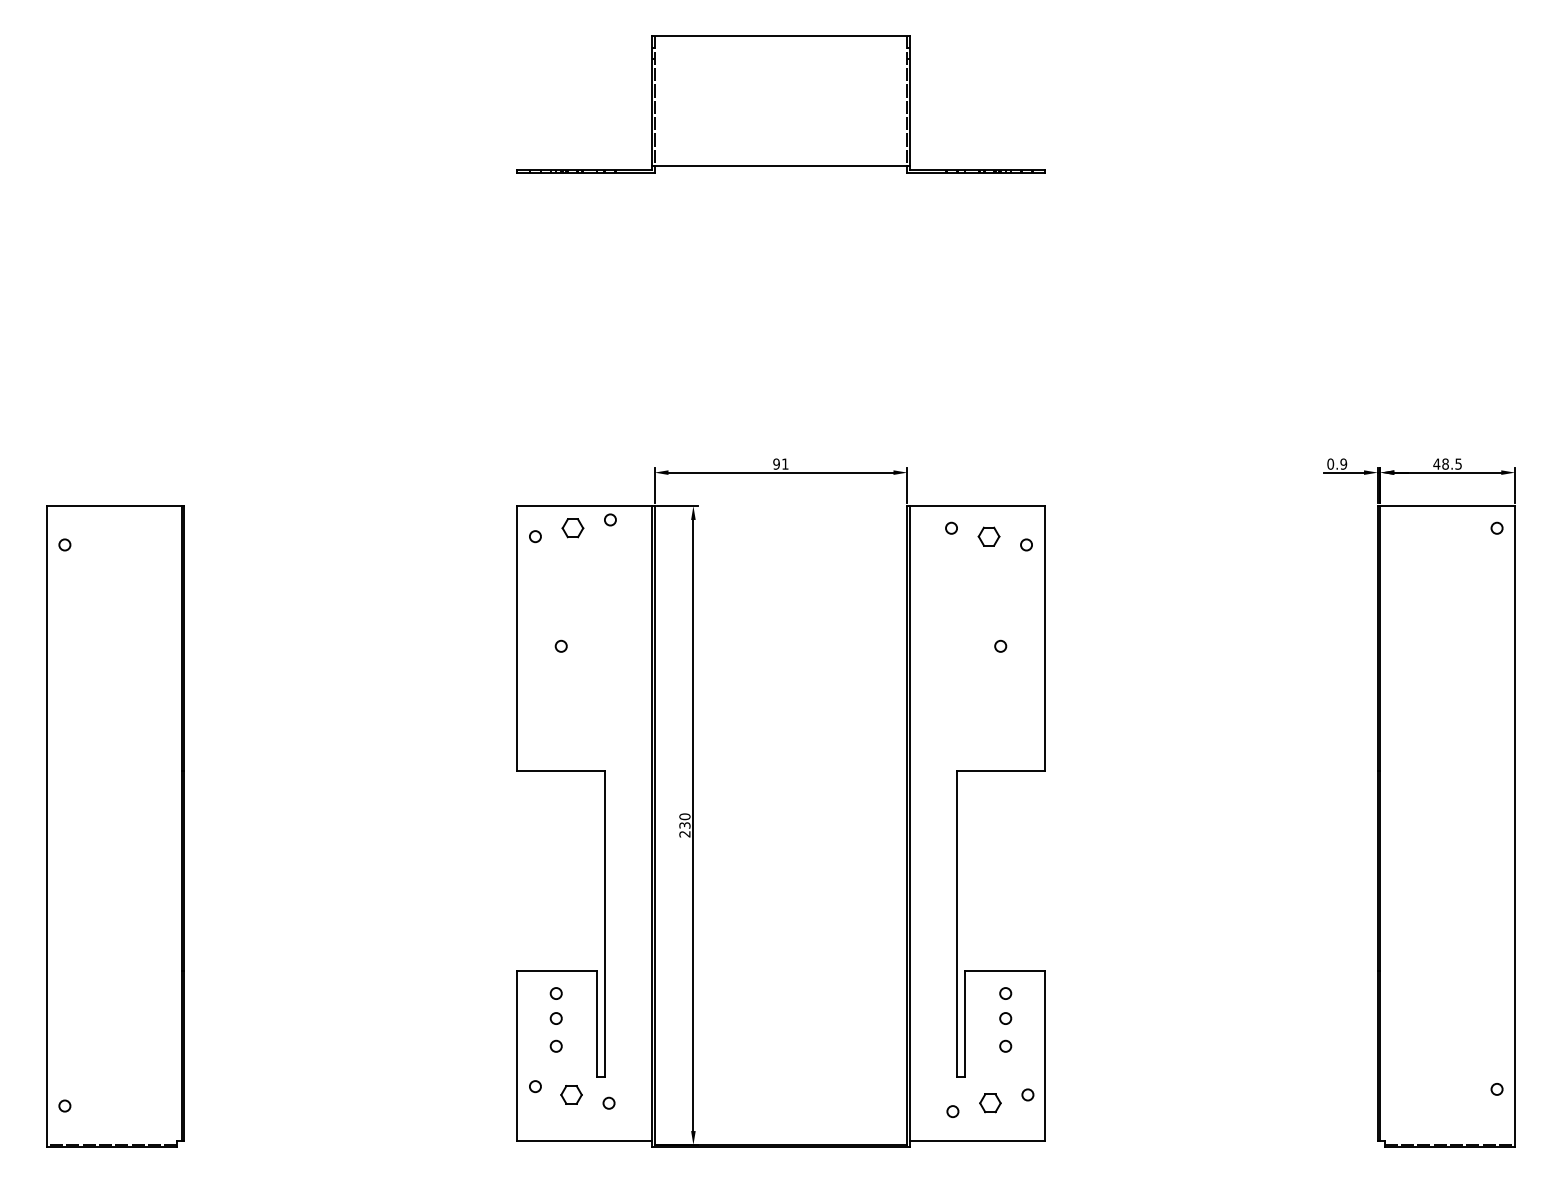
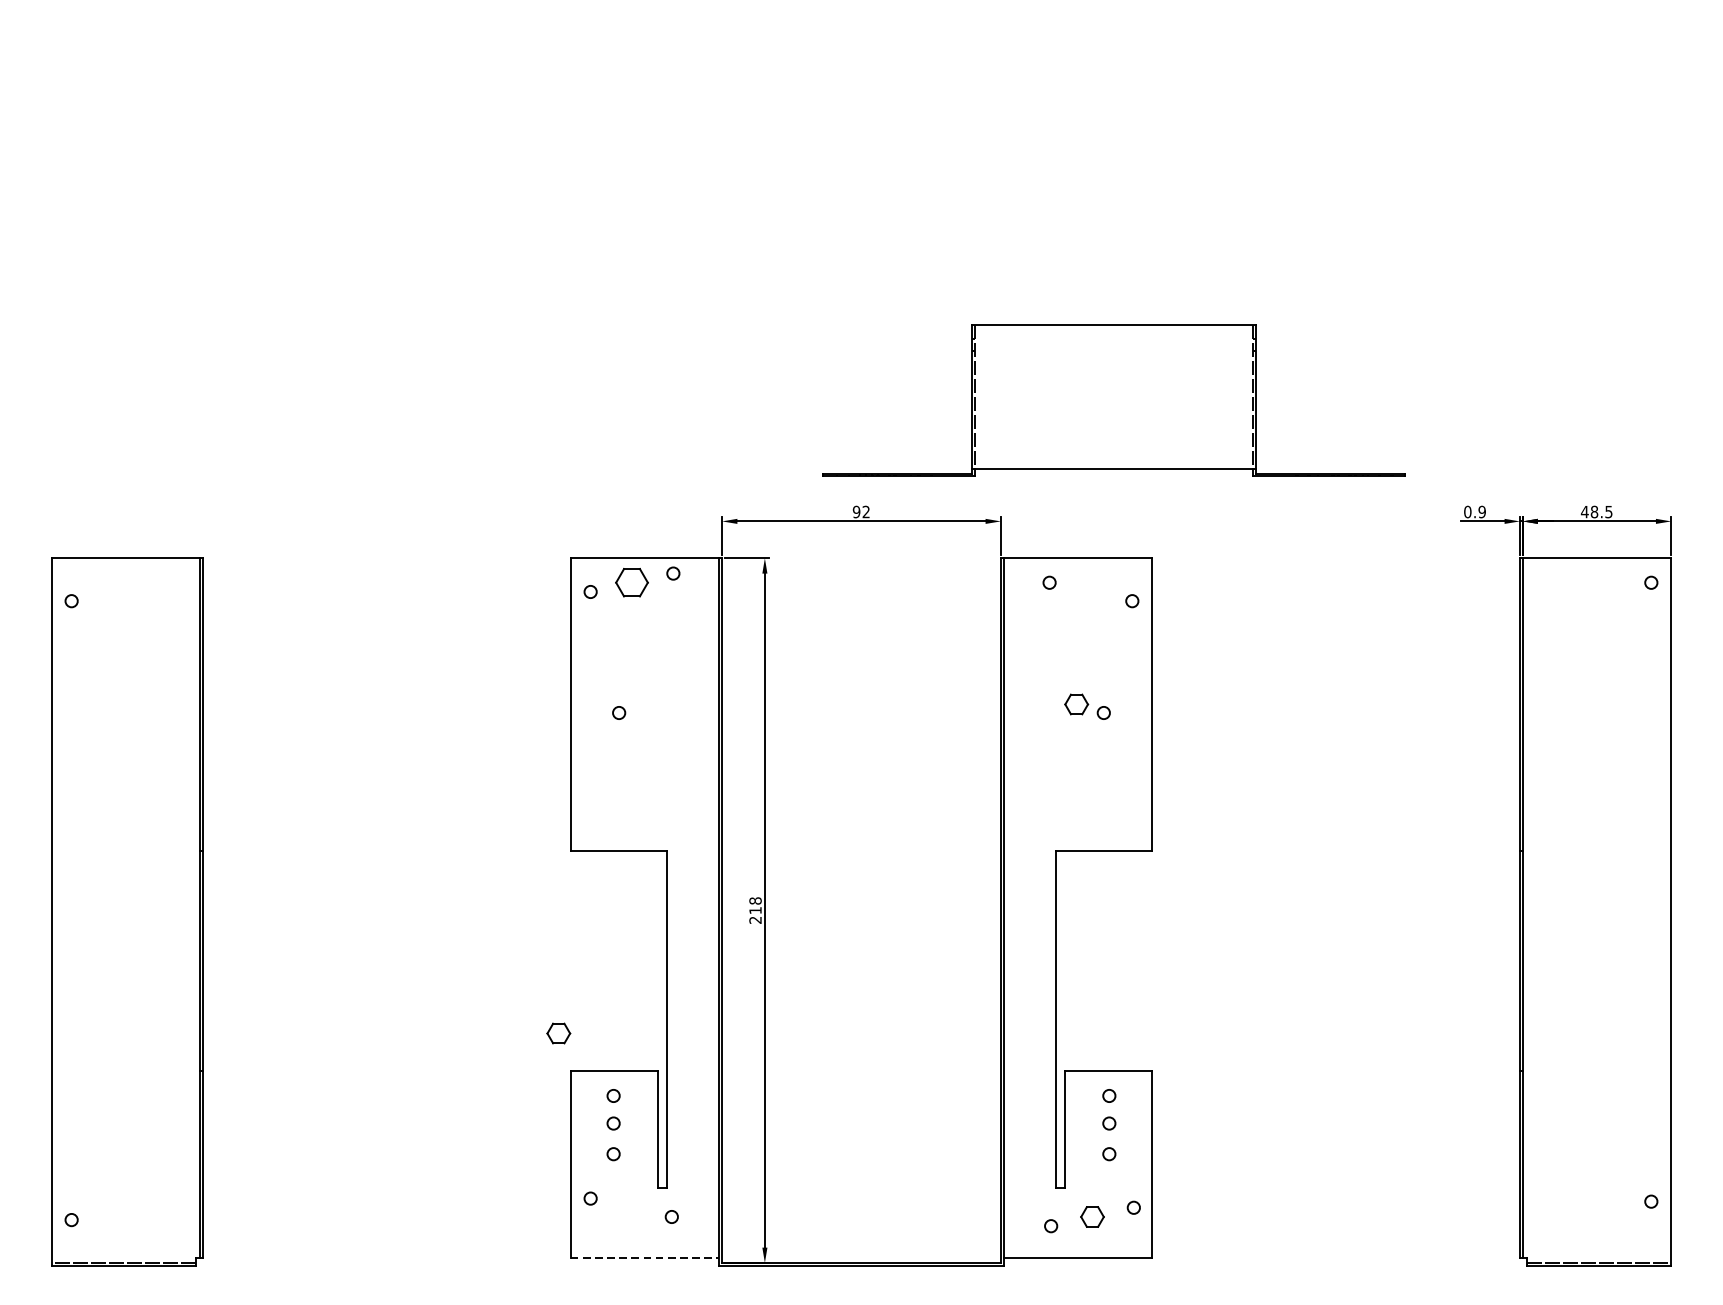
part: (780, 104) -> (1113, 401), moved
text: (785, 463) -> (866, 511), 91 -> 92
part: (572, 528) -> (631, 583), size x1.4
part: (988, 536) -> (1076, 704), moved
text: (684, 820) -> (755, 905), 230 -> 218
part: (571, 1094) -> (558, 1033), moved
line: (585, 1140) -> (645, 1258), solid -> dashed

